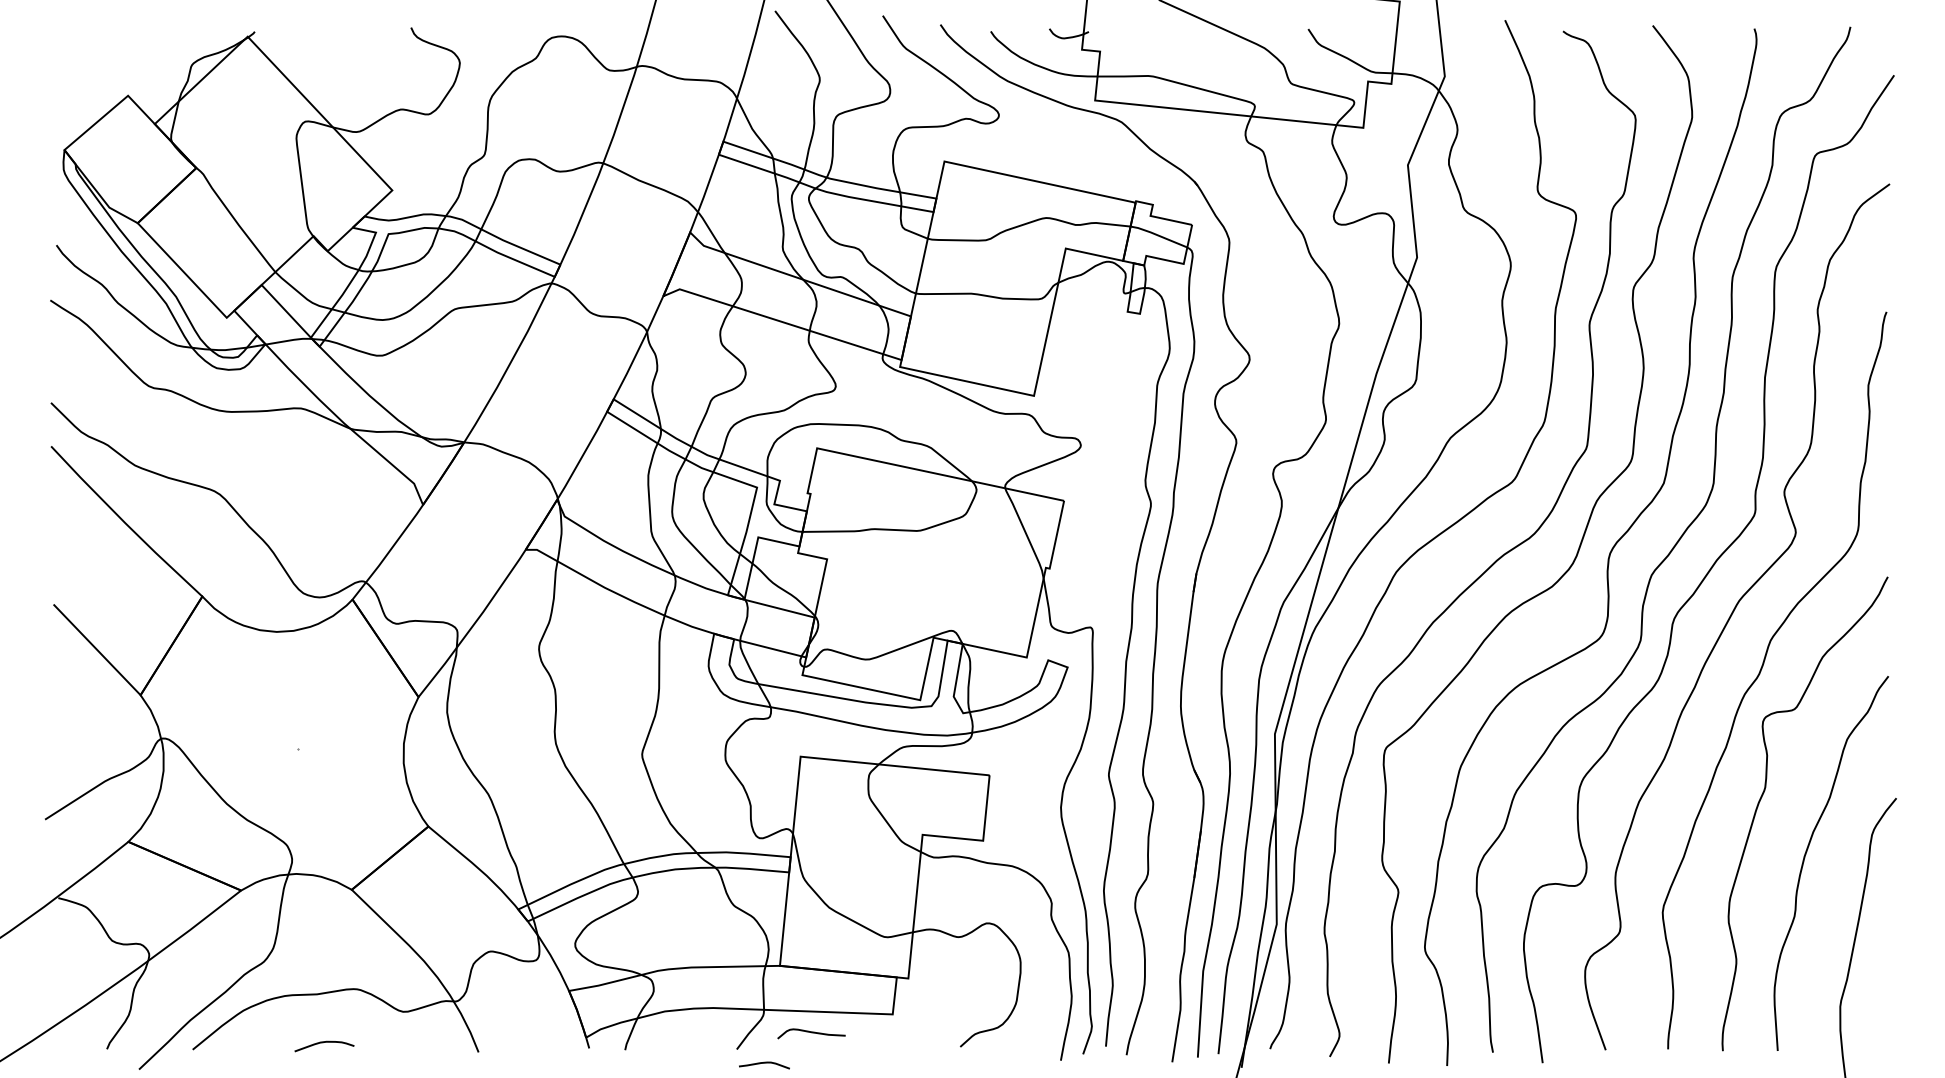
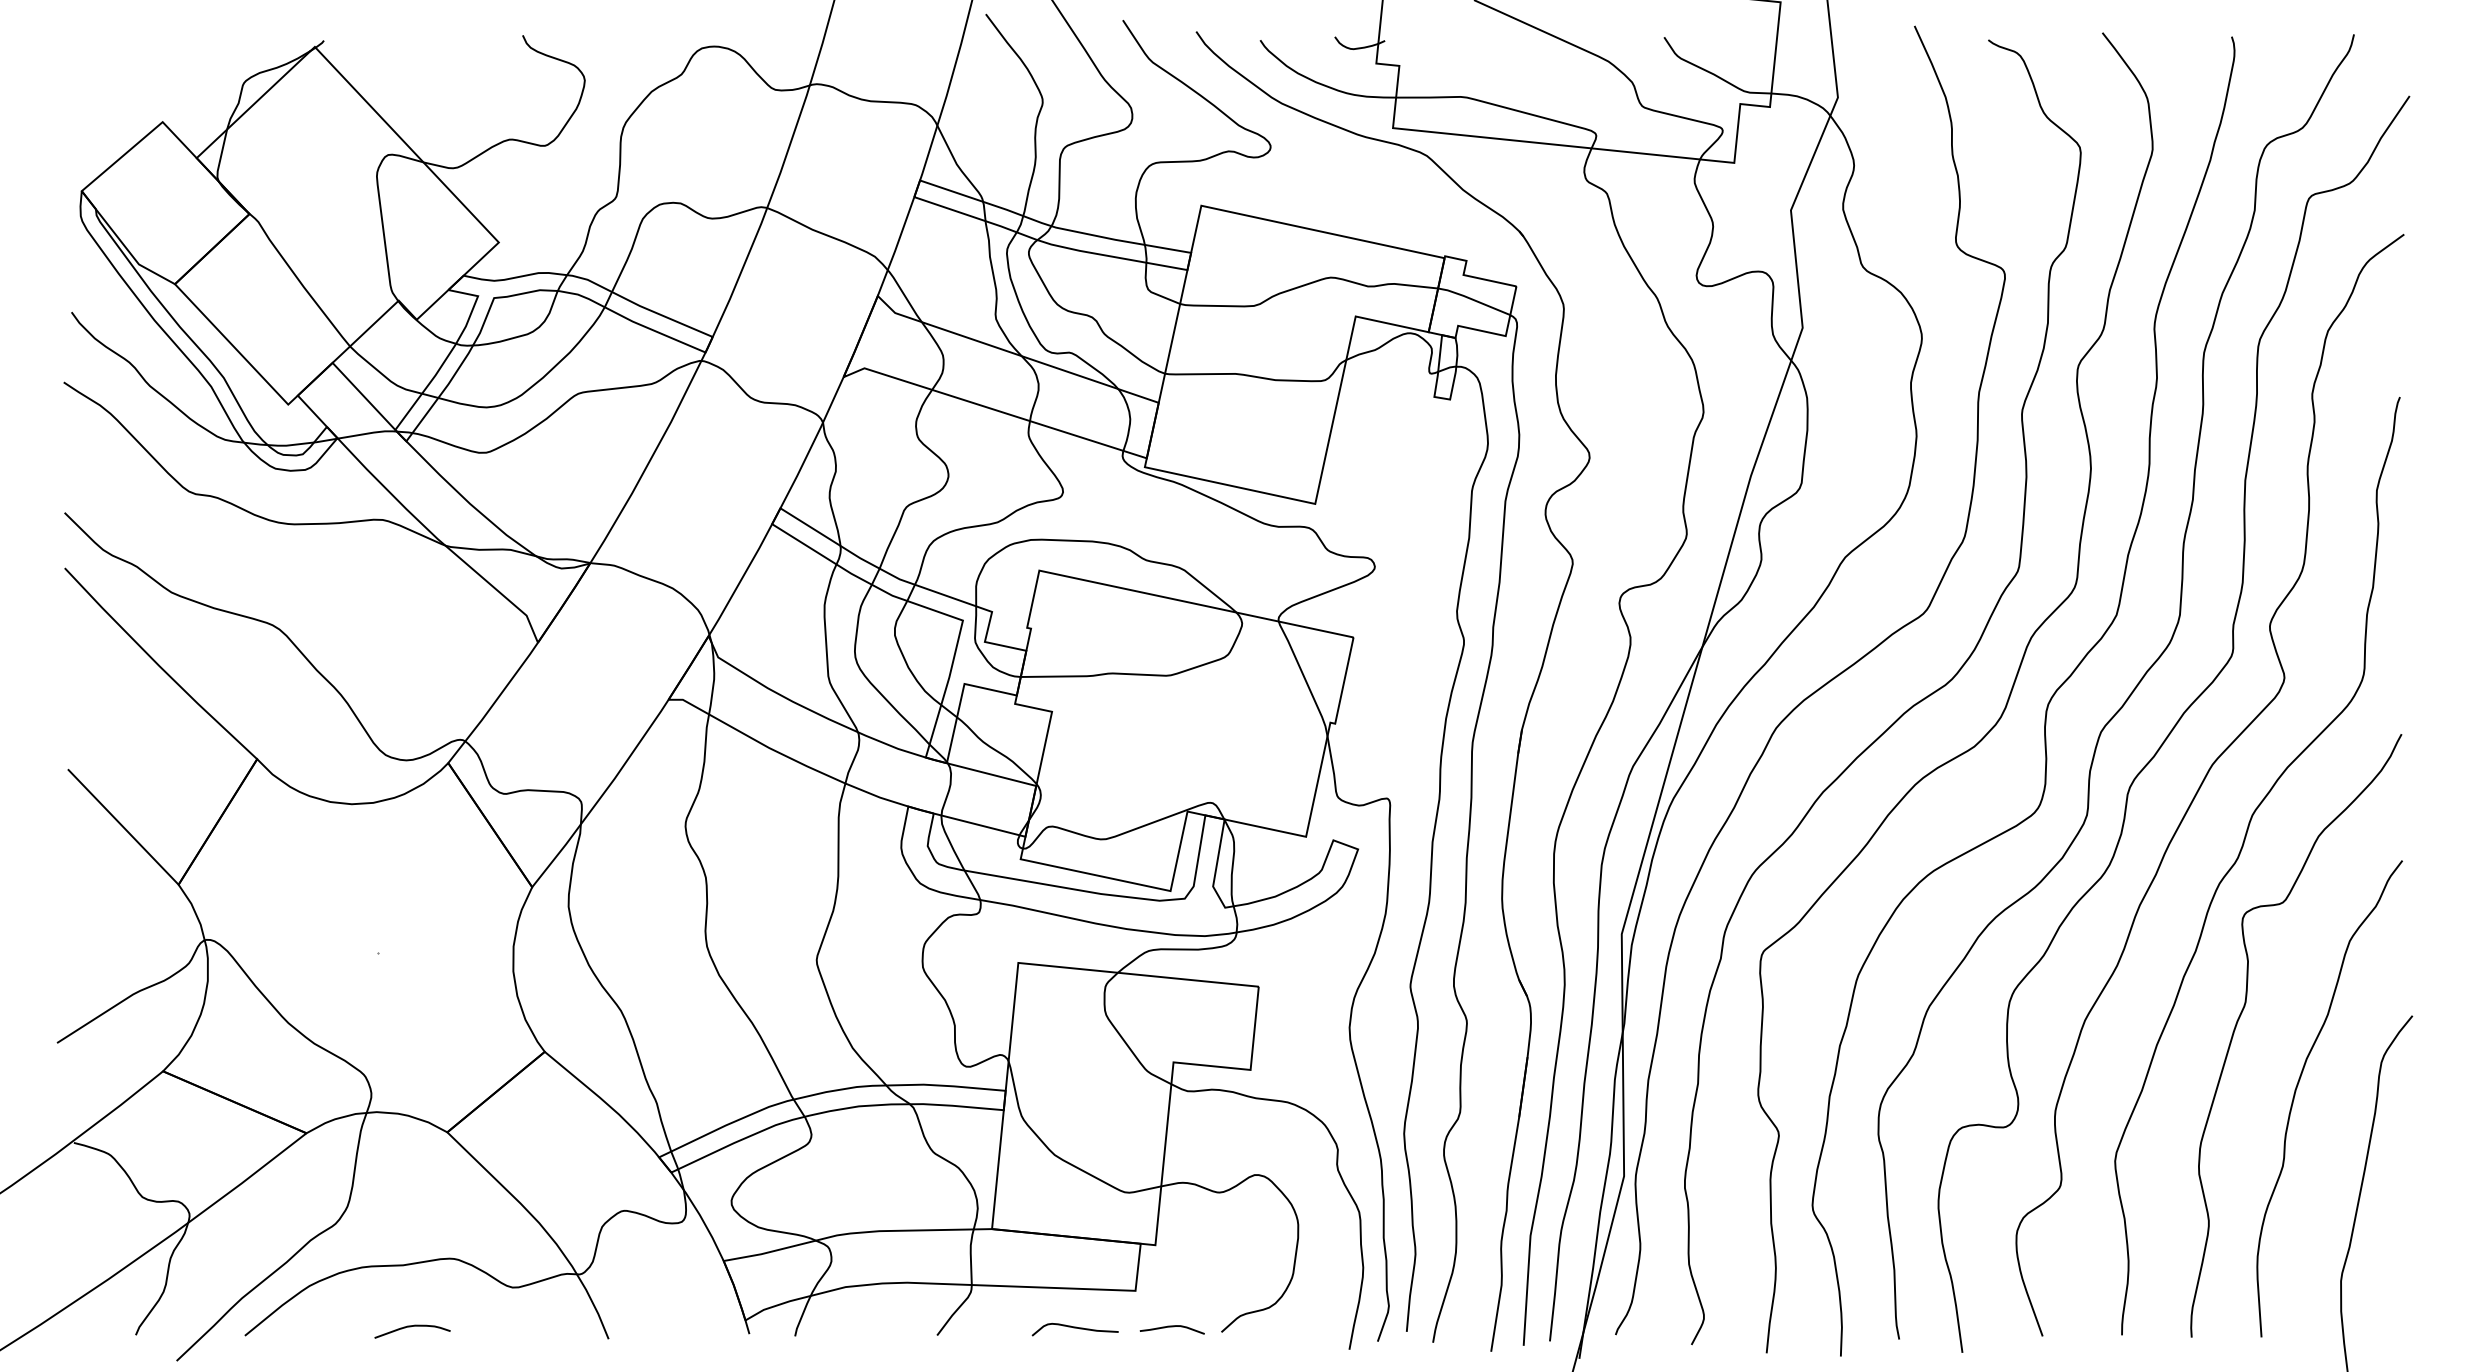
curve: (810, 1033) -> (1074, 1328), moved
curve: (763, 1063) -> (1171, 1327), moved

